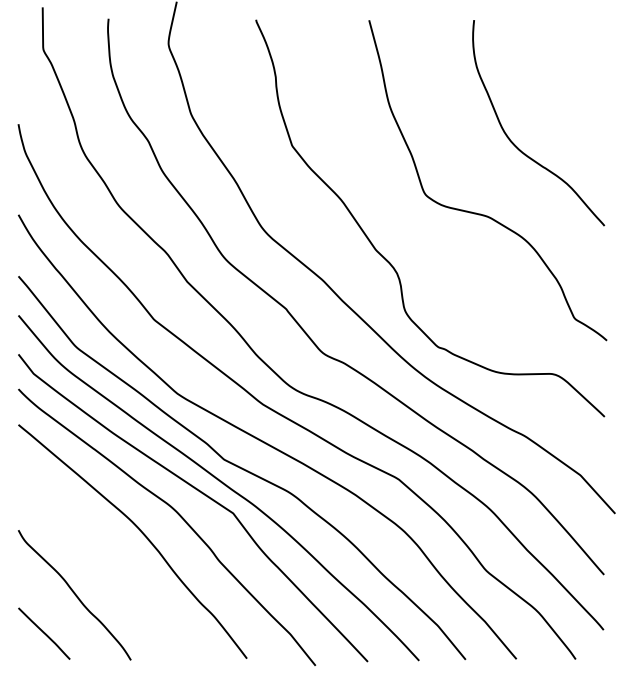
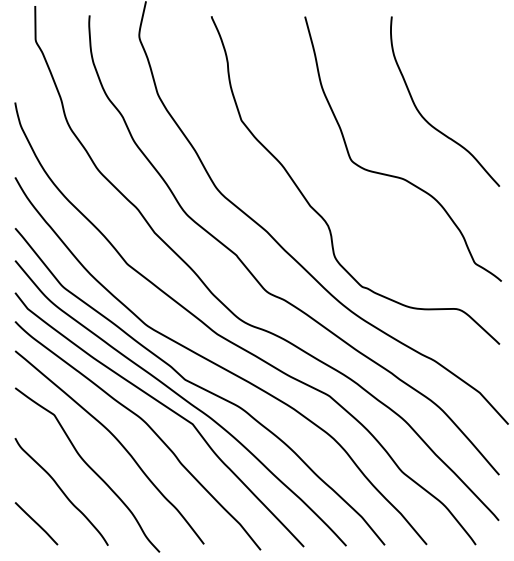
curve: (107, 565) -> (88, 467), added

